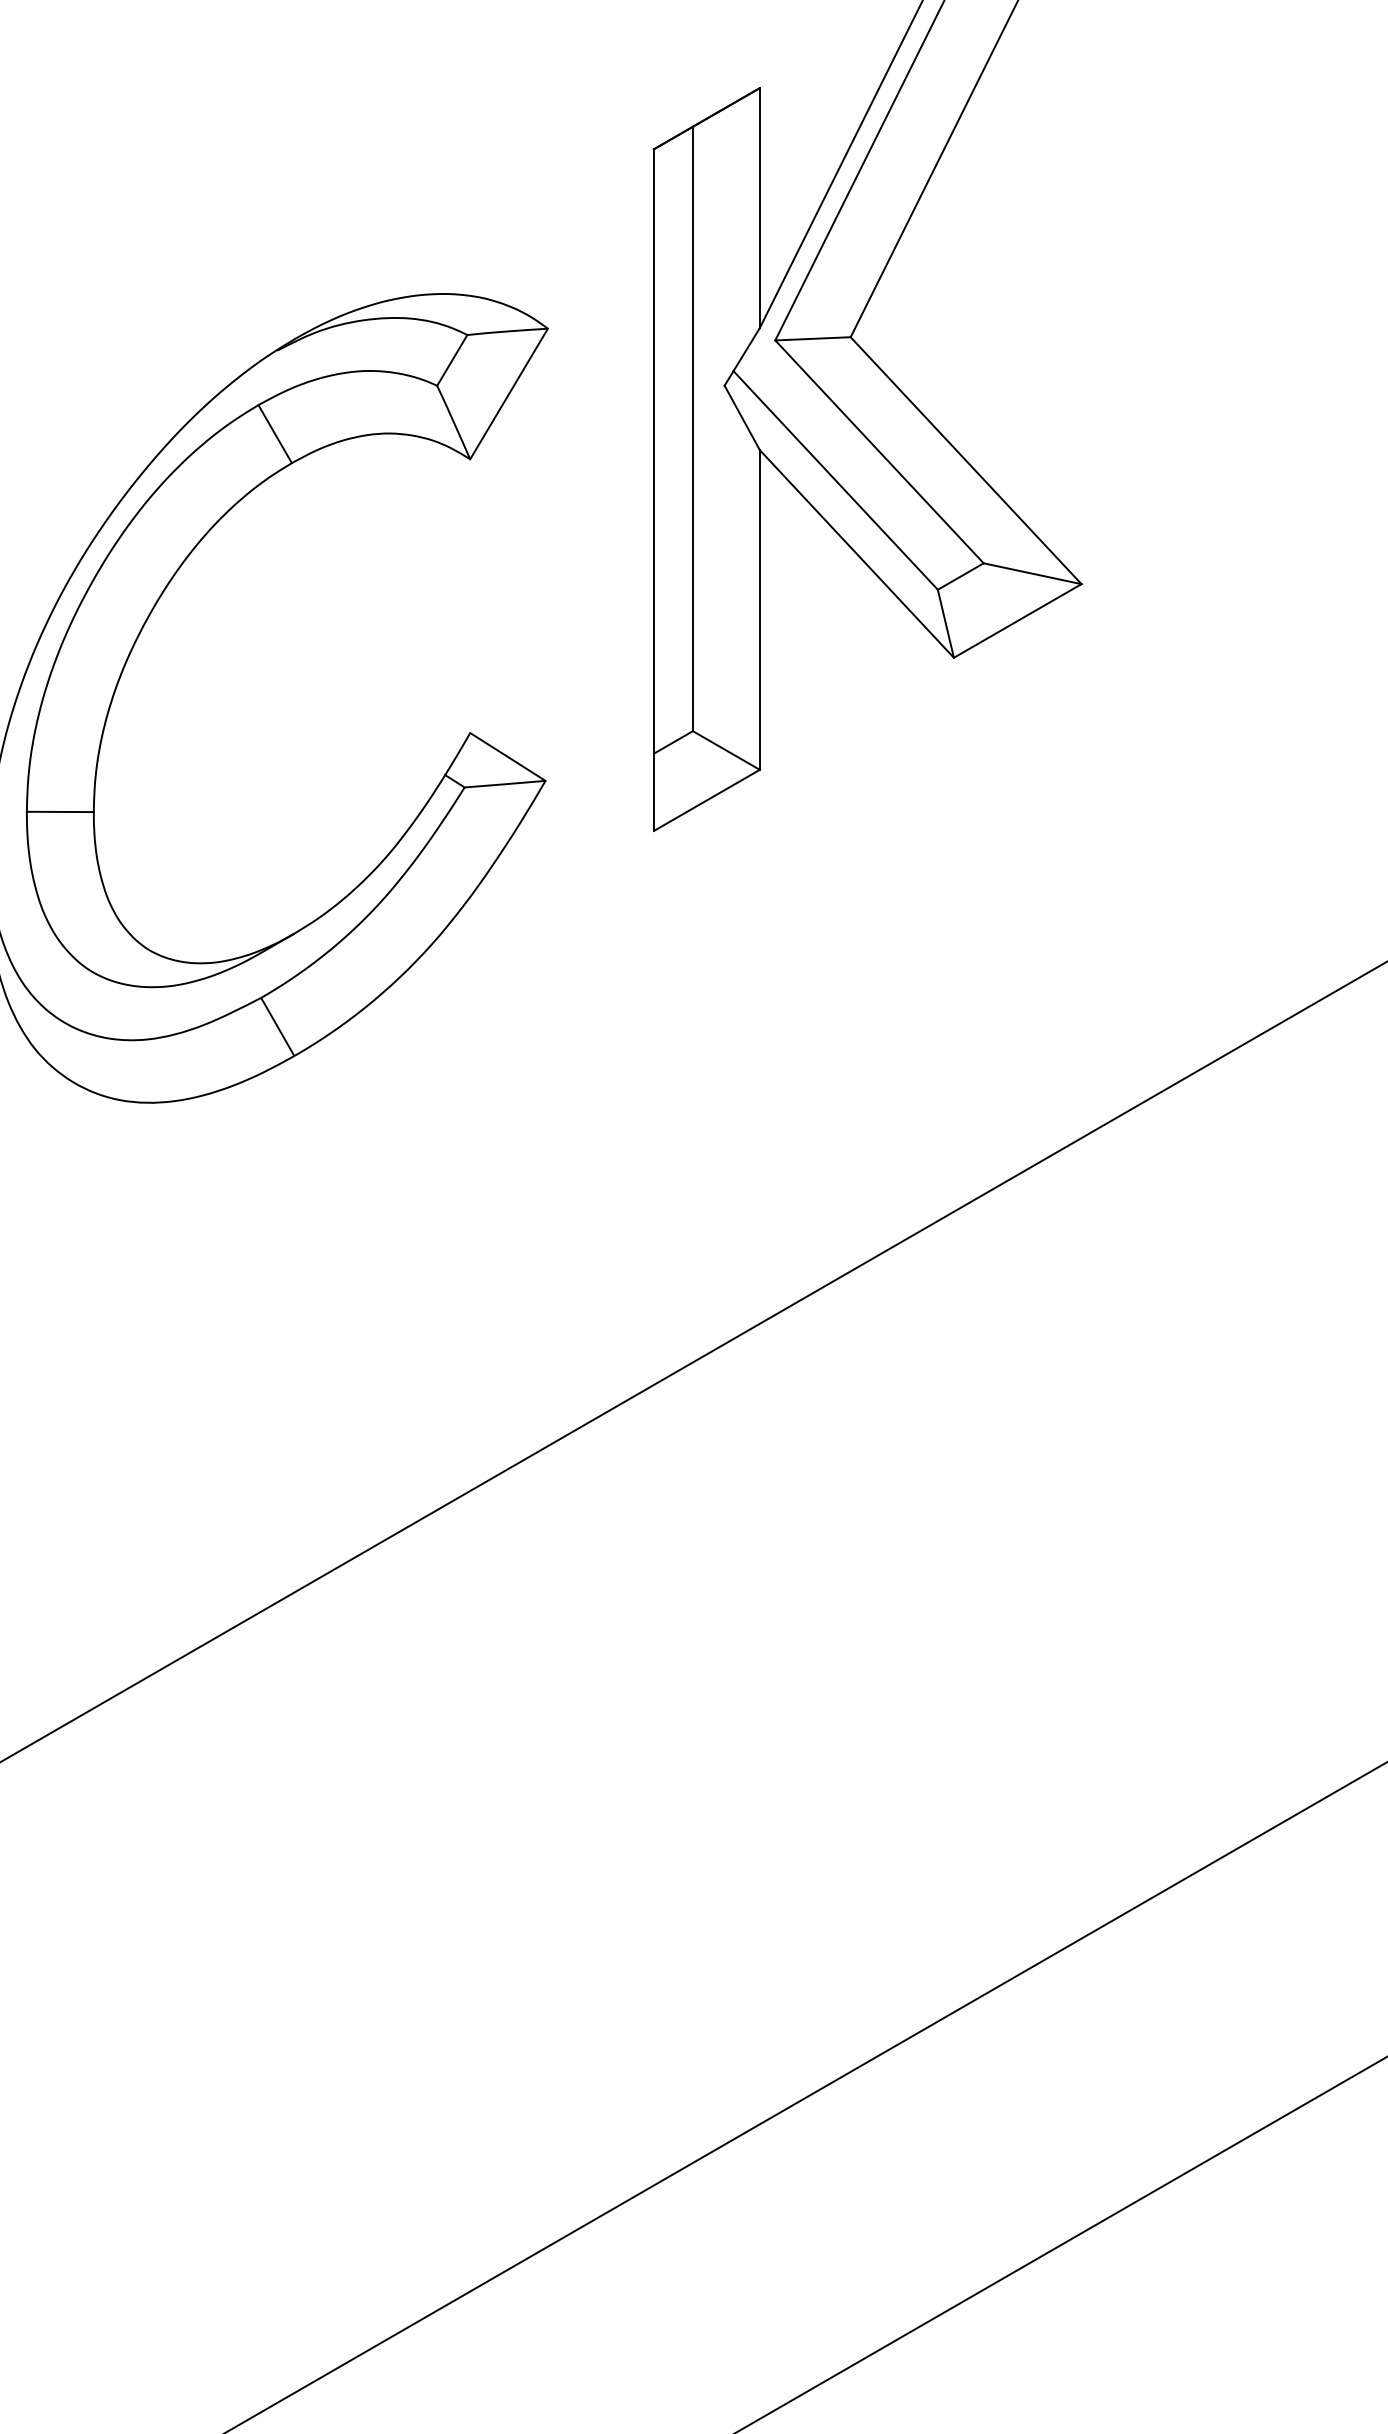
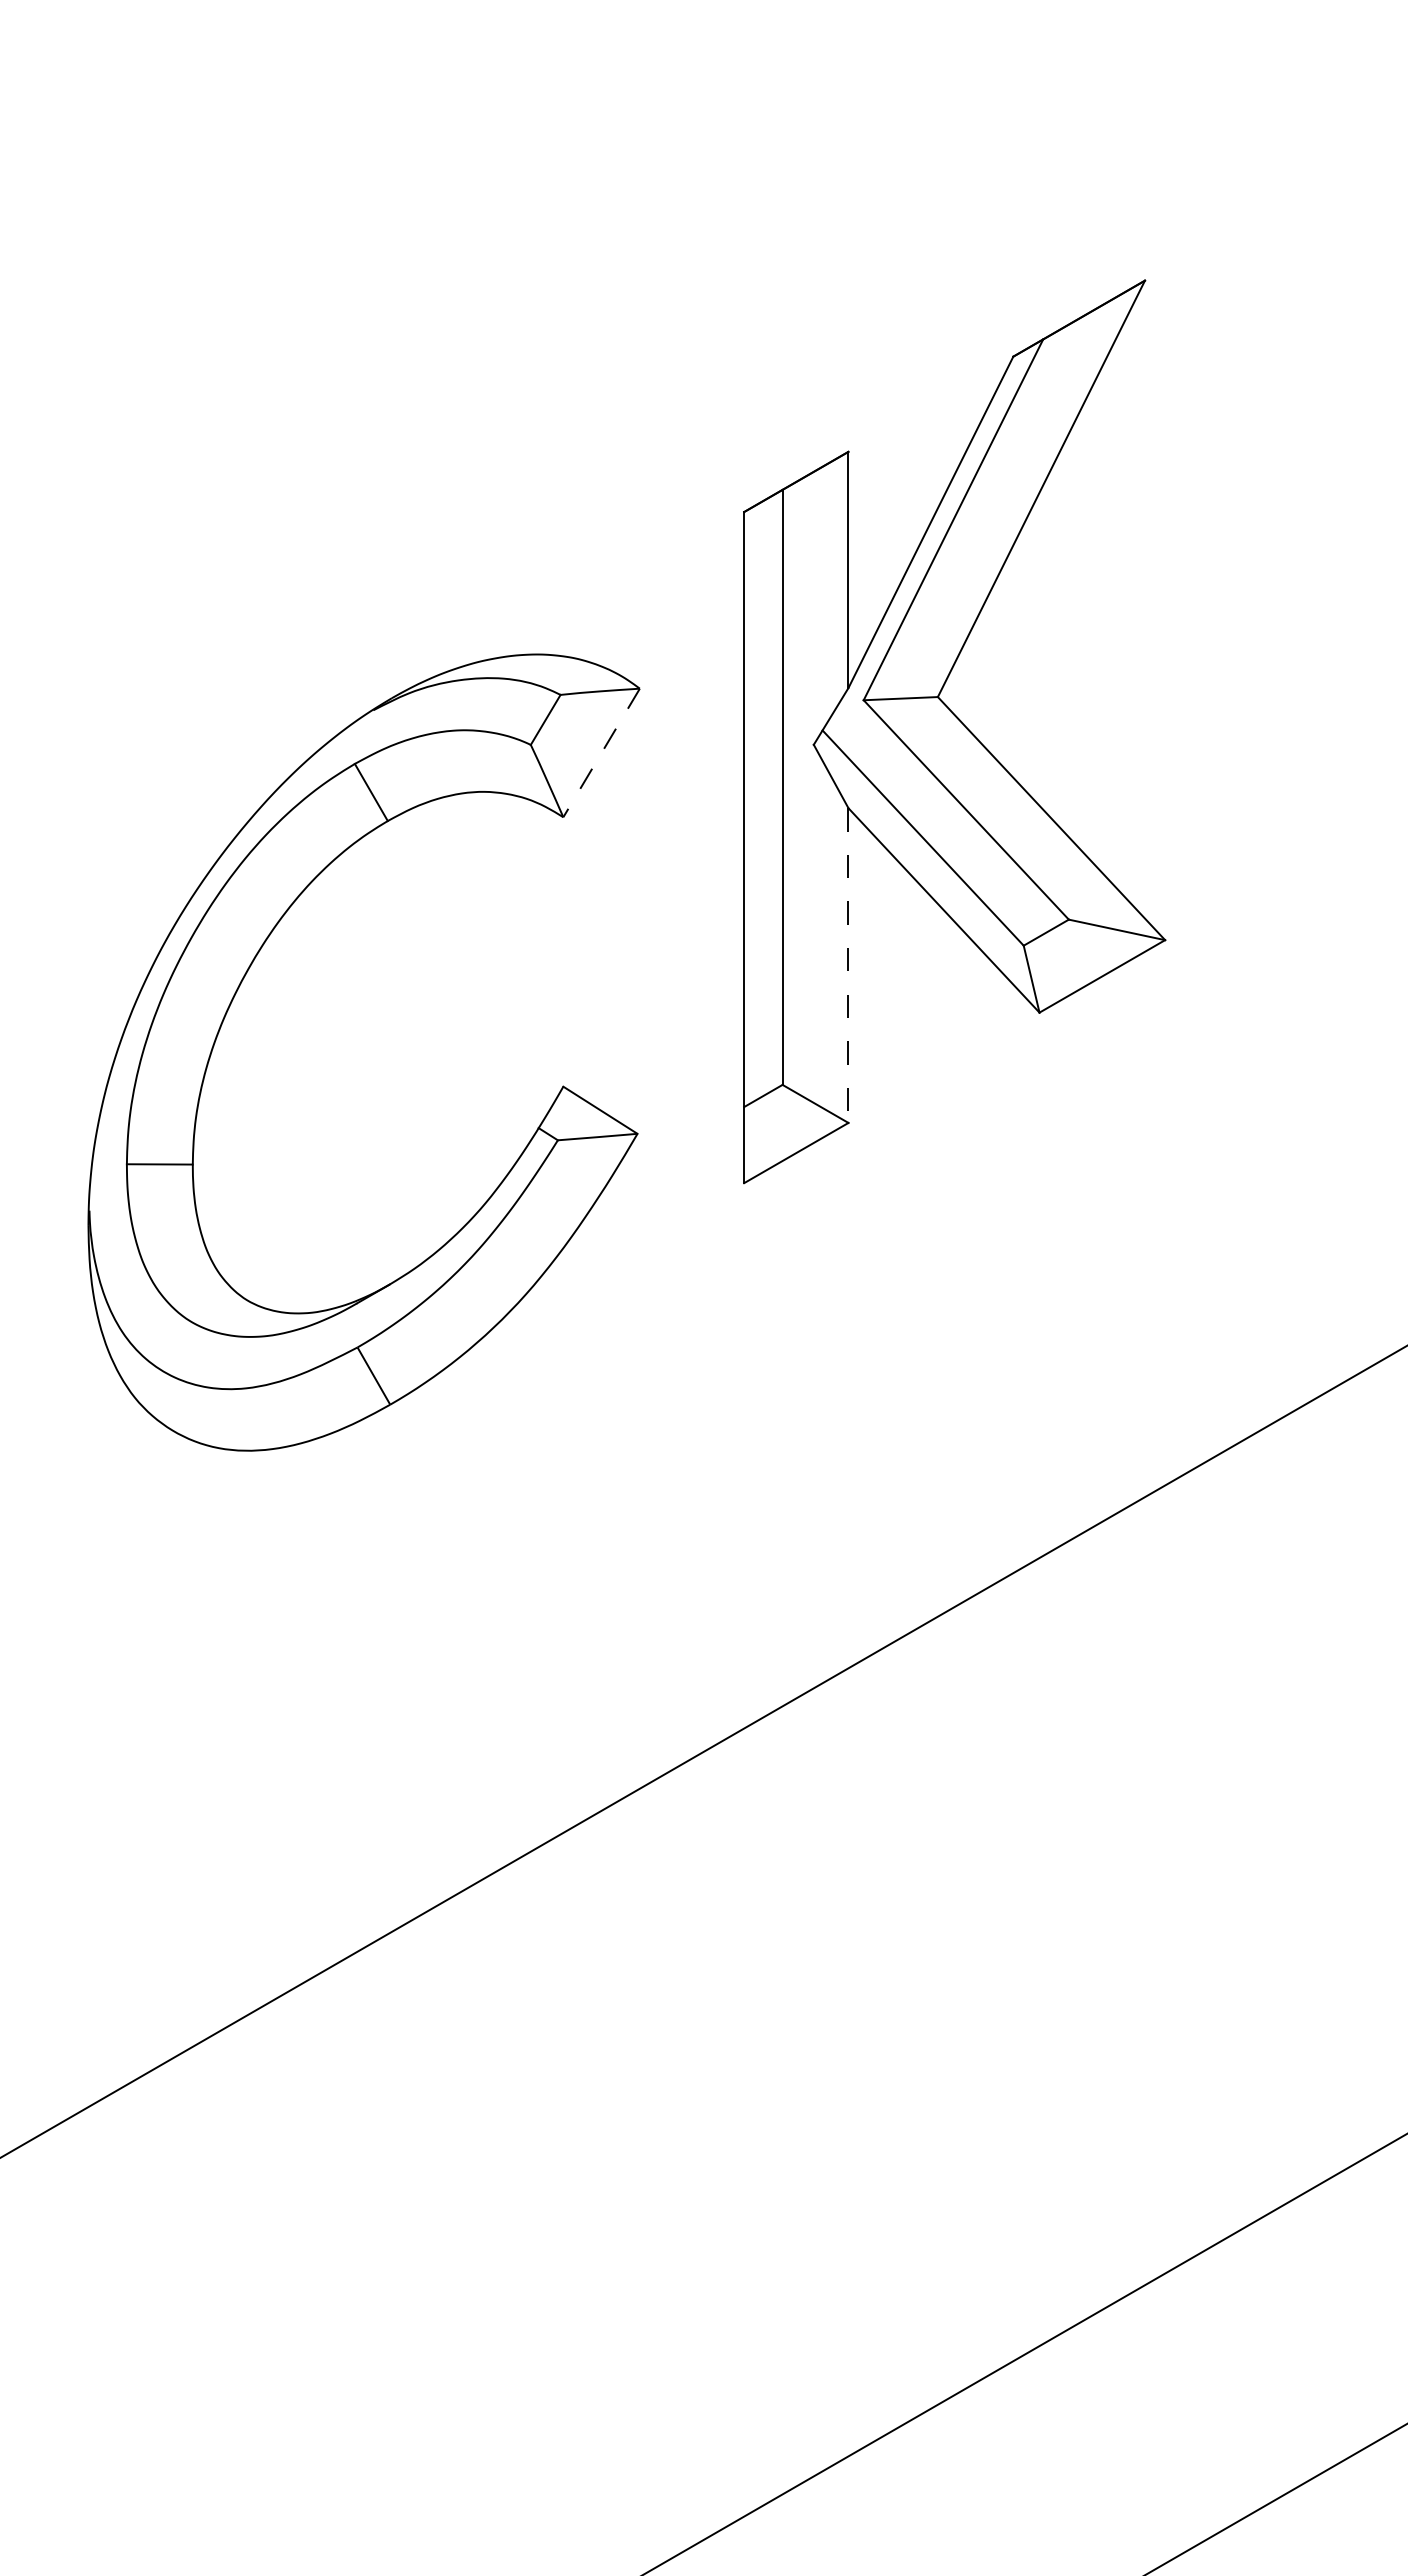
line: (508, 393) -> (601, 752), solid -> dashed
line: (759, 610) -> (848, 966), solid -> dashed

